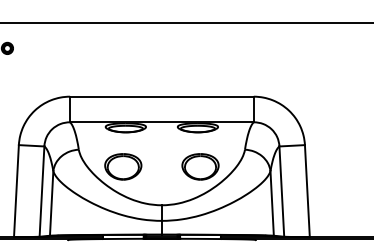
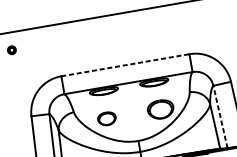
line: (161, 96) -> (125, 65), solid -> dashed
part: (123, 166) -> (107, 118), size x0.7
line: (281, 191) -> (220, 116), solid -> dashed

